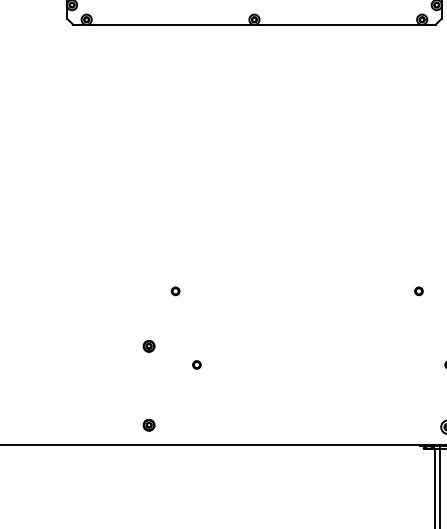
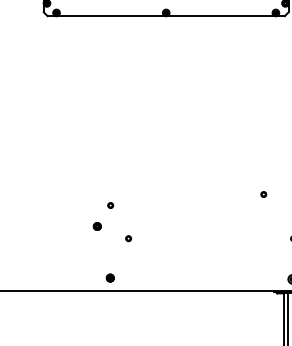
part: (175, 291) -> (110, 205), moved
part: (418, 291) -> (263, 194), moved
part: (147, 424) -> (109, 277), moved

